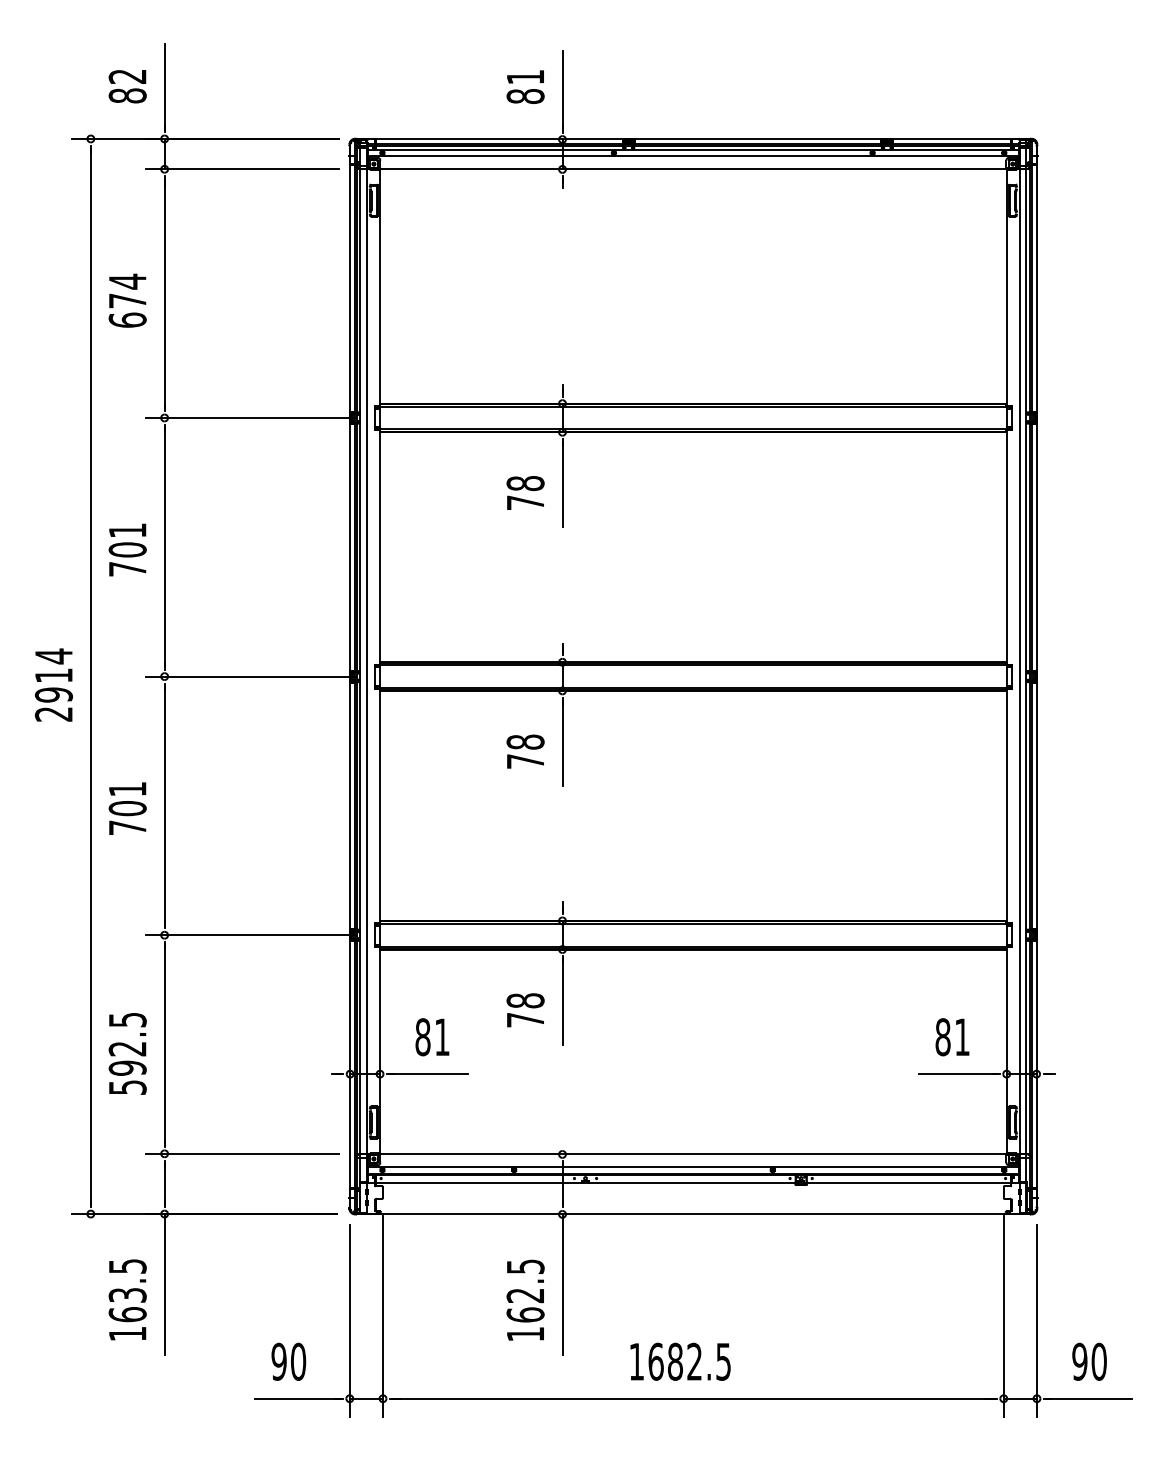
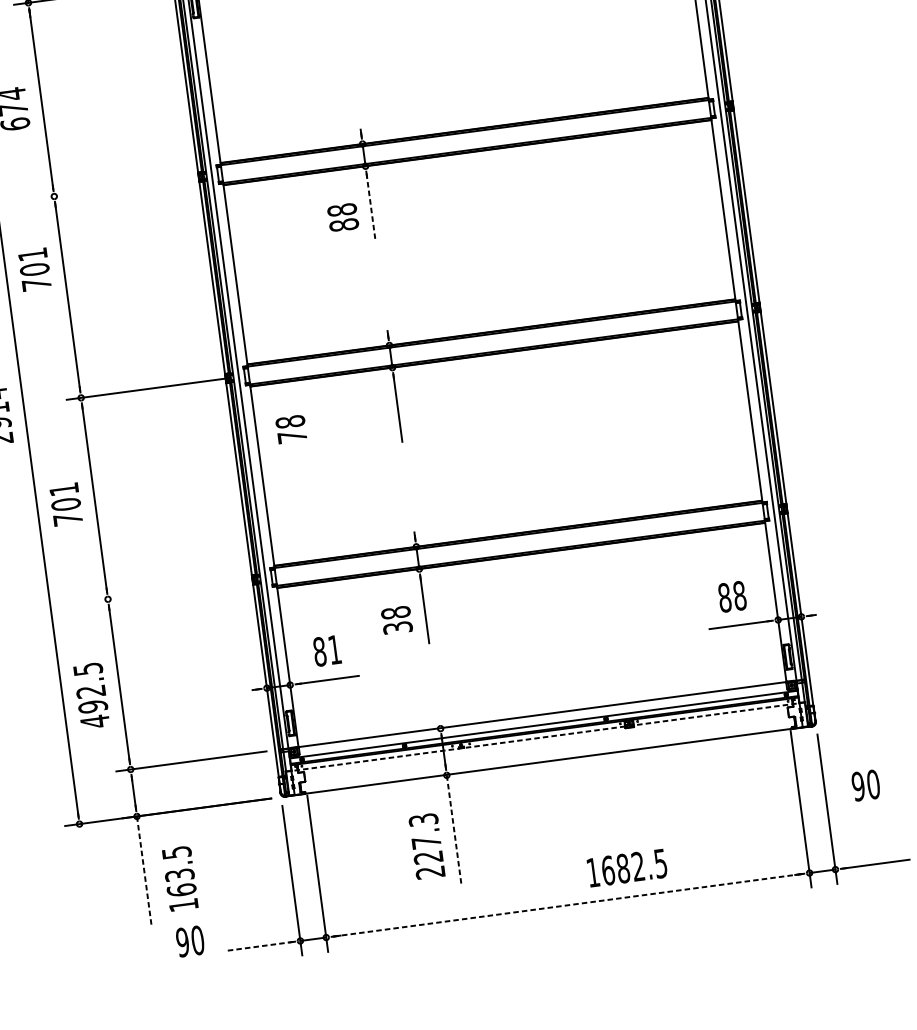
line: (251, 417) -> (121, 187), removed
line: (562, 484) -> (371, 206), solid -> dashed
text: (525, 502) -> (344, 224), 78 -> 88
text: (127, 549) -> (34, 269), moved
text: (525, 751) -> (291, 429), moved
line: (251, 935) -> (175, 590), removed
text: (525, 1020) -> (397, 628), 78 -> 38
text: (961, 1037) -> (739, 596), 81 -> 88
text: (127, 1087) -> (94, 721), 592.5 -> 492.5
line: (693, 1182) -> (545, 736), solid -> dashed
line: (164, 1284) -> (144, 871), solid -> dashed
line: (562, 1285) -> (454, 830), solid -> dashed
text: (127, 1299) -> (180, 878), moved
text: (525, 1300) -> (426, 846), 162.5 -> 227.3
text: (288, 1361) -> (190, 941), moved
text: (680, 1361) -> (627, 867), moved
text: (1089, 1361) -> (865, 785), moved
line: (297, 1398) -> (259, 946), solid -> dashed
line: (693, 1398) -> (568, 905), solid -> dashed

